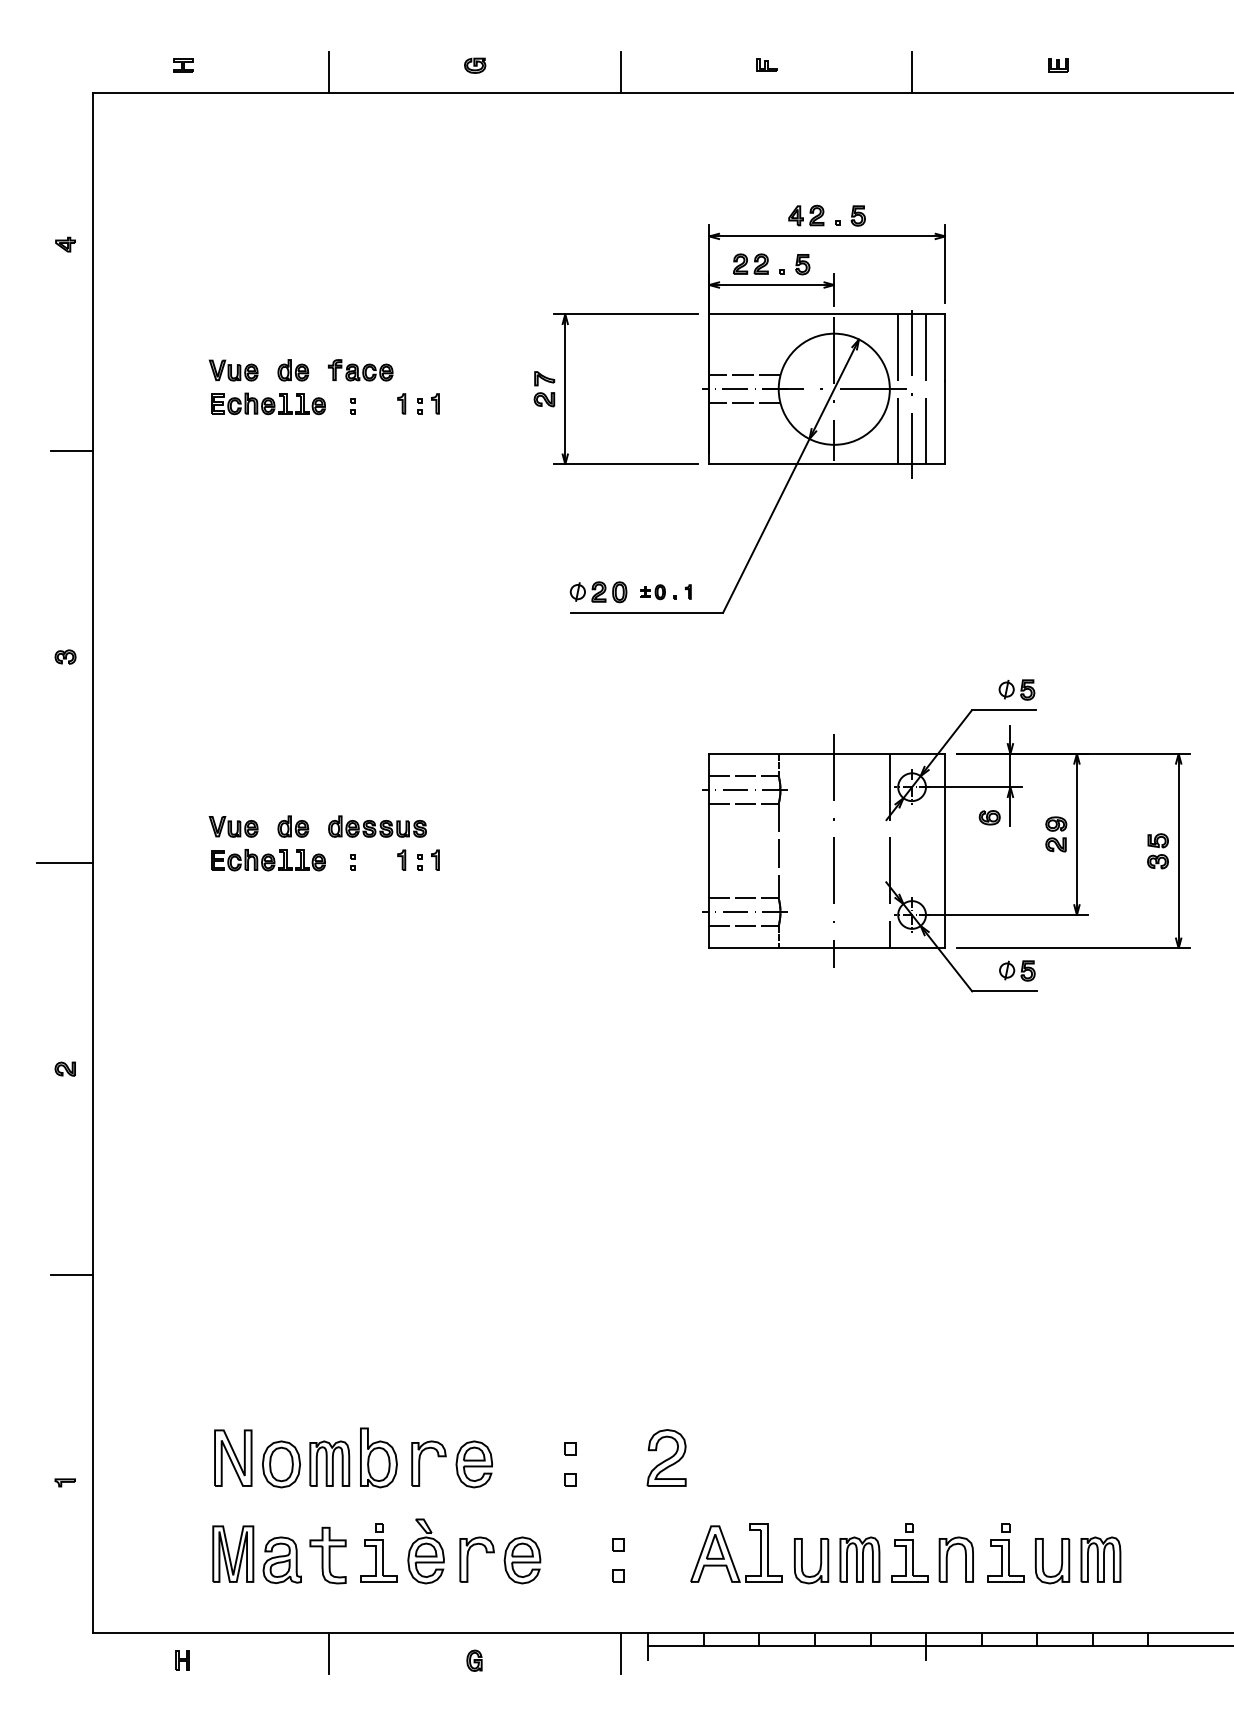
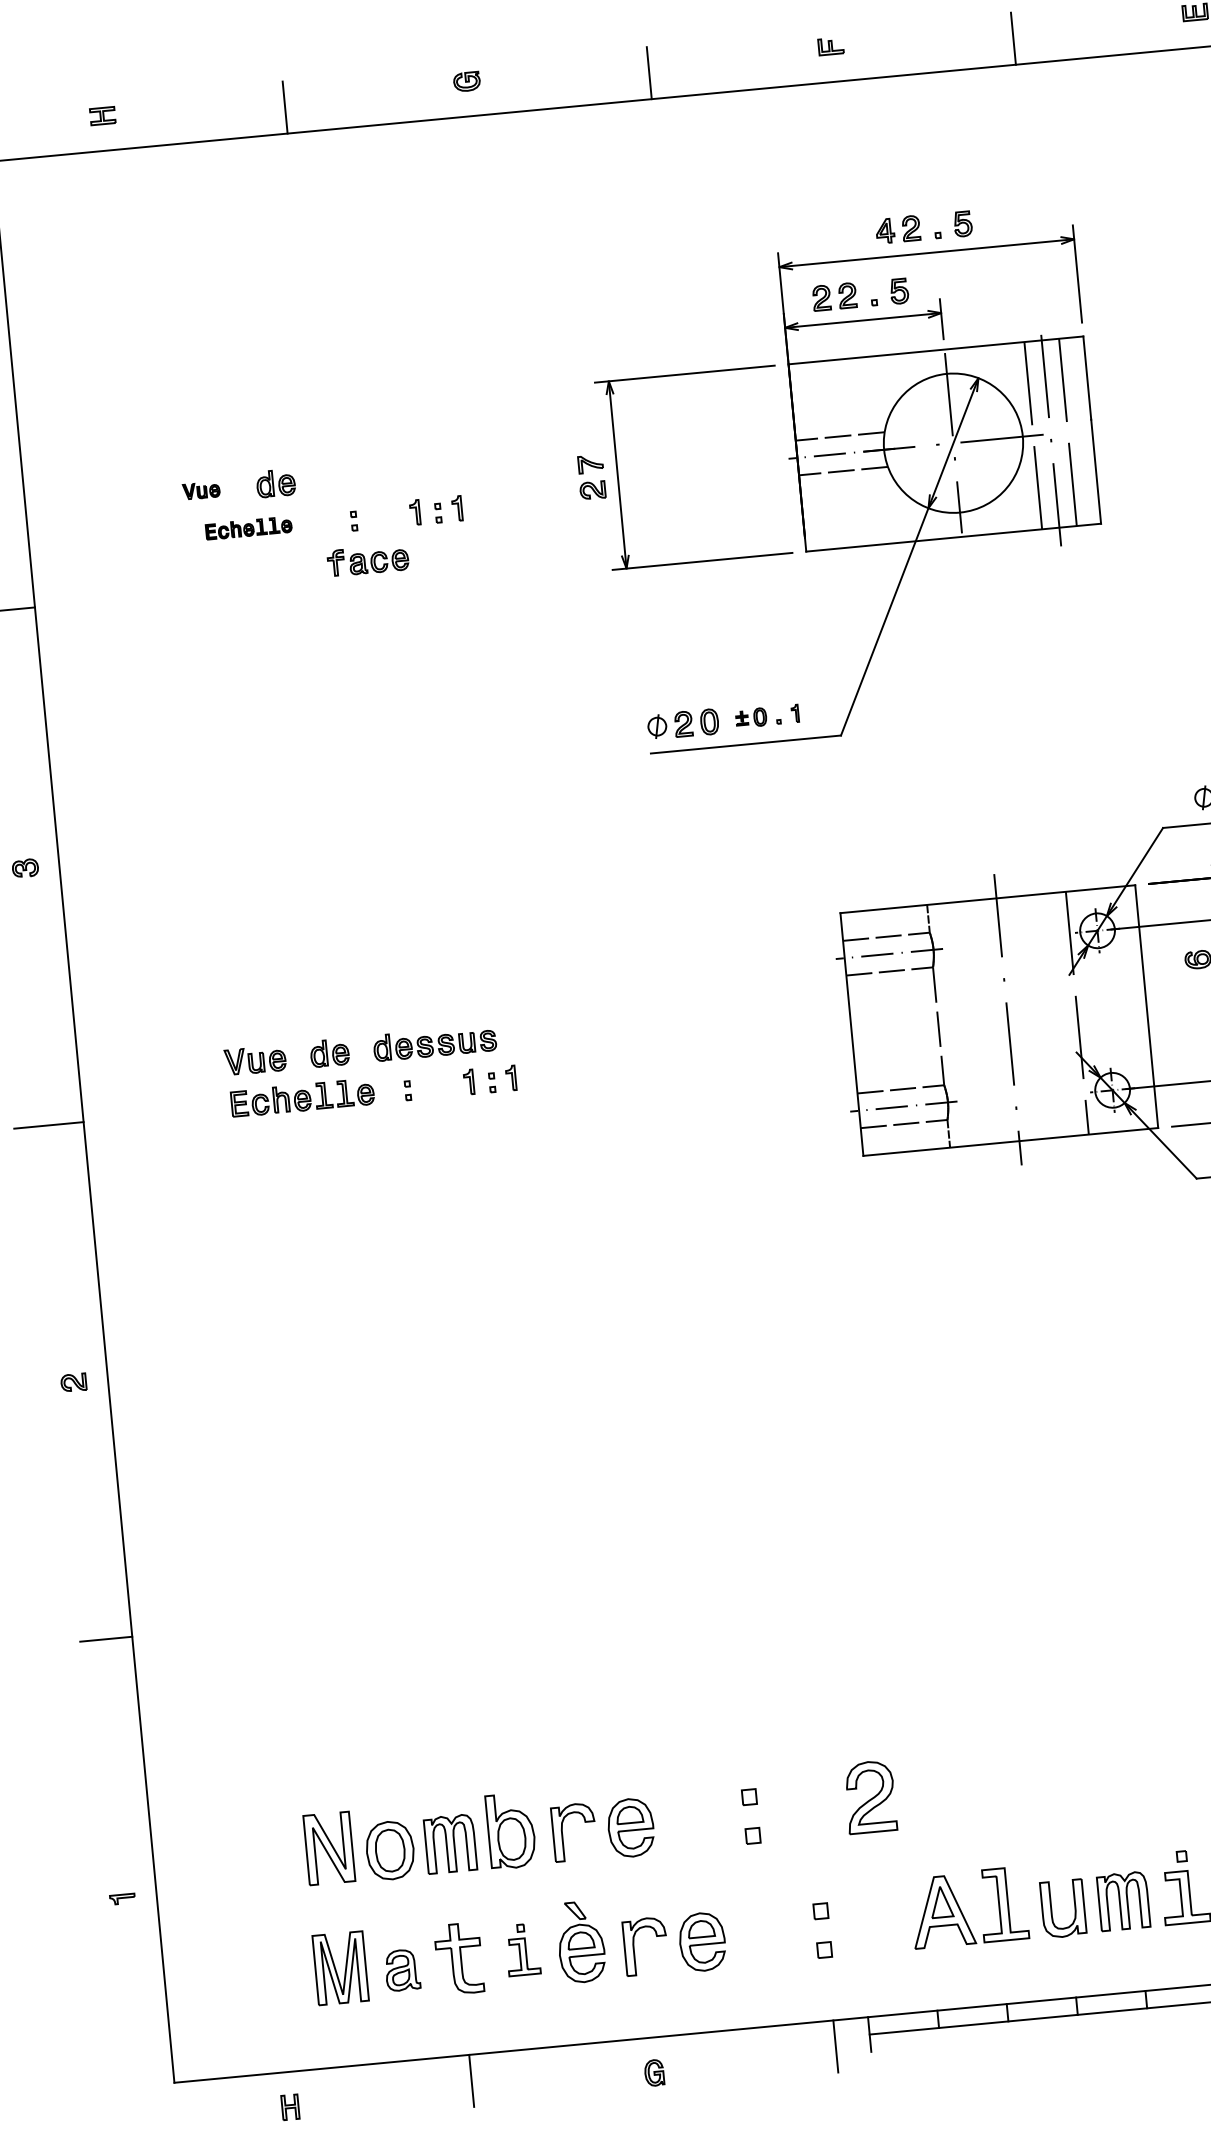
part: (233, 370) -> (201, 490), size x0.6
part: (360, 370) -> (367, 560), moved
part: (268, 403) -> (248, 527), size x0.6
part: (378, 1552) -> (521, 1949), size x0.7
part: (281, 1560) -> (401, 1970), size x0.7

